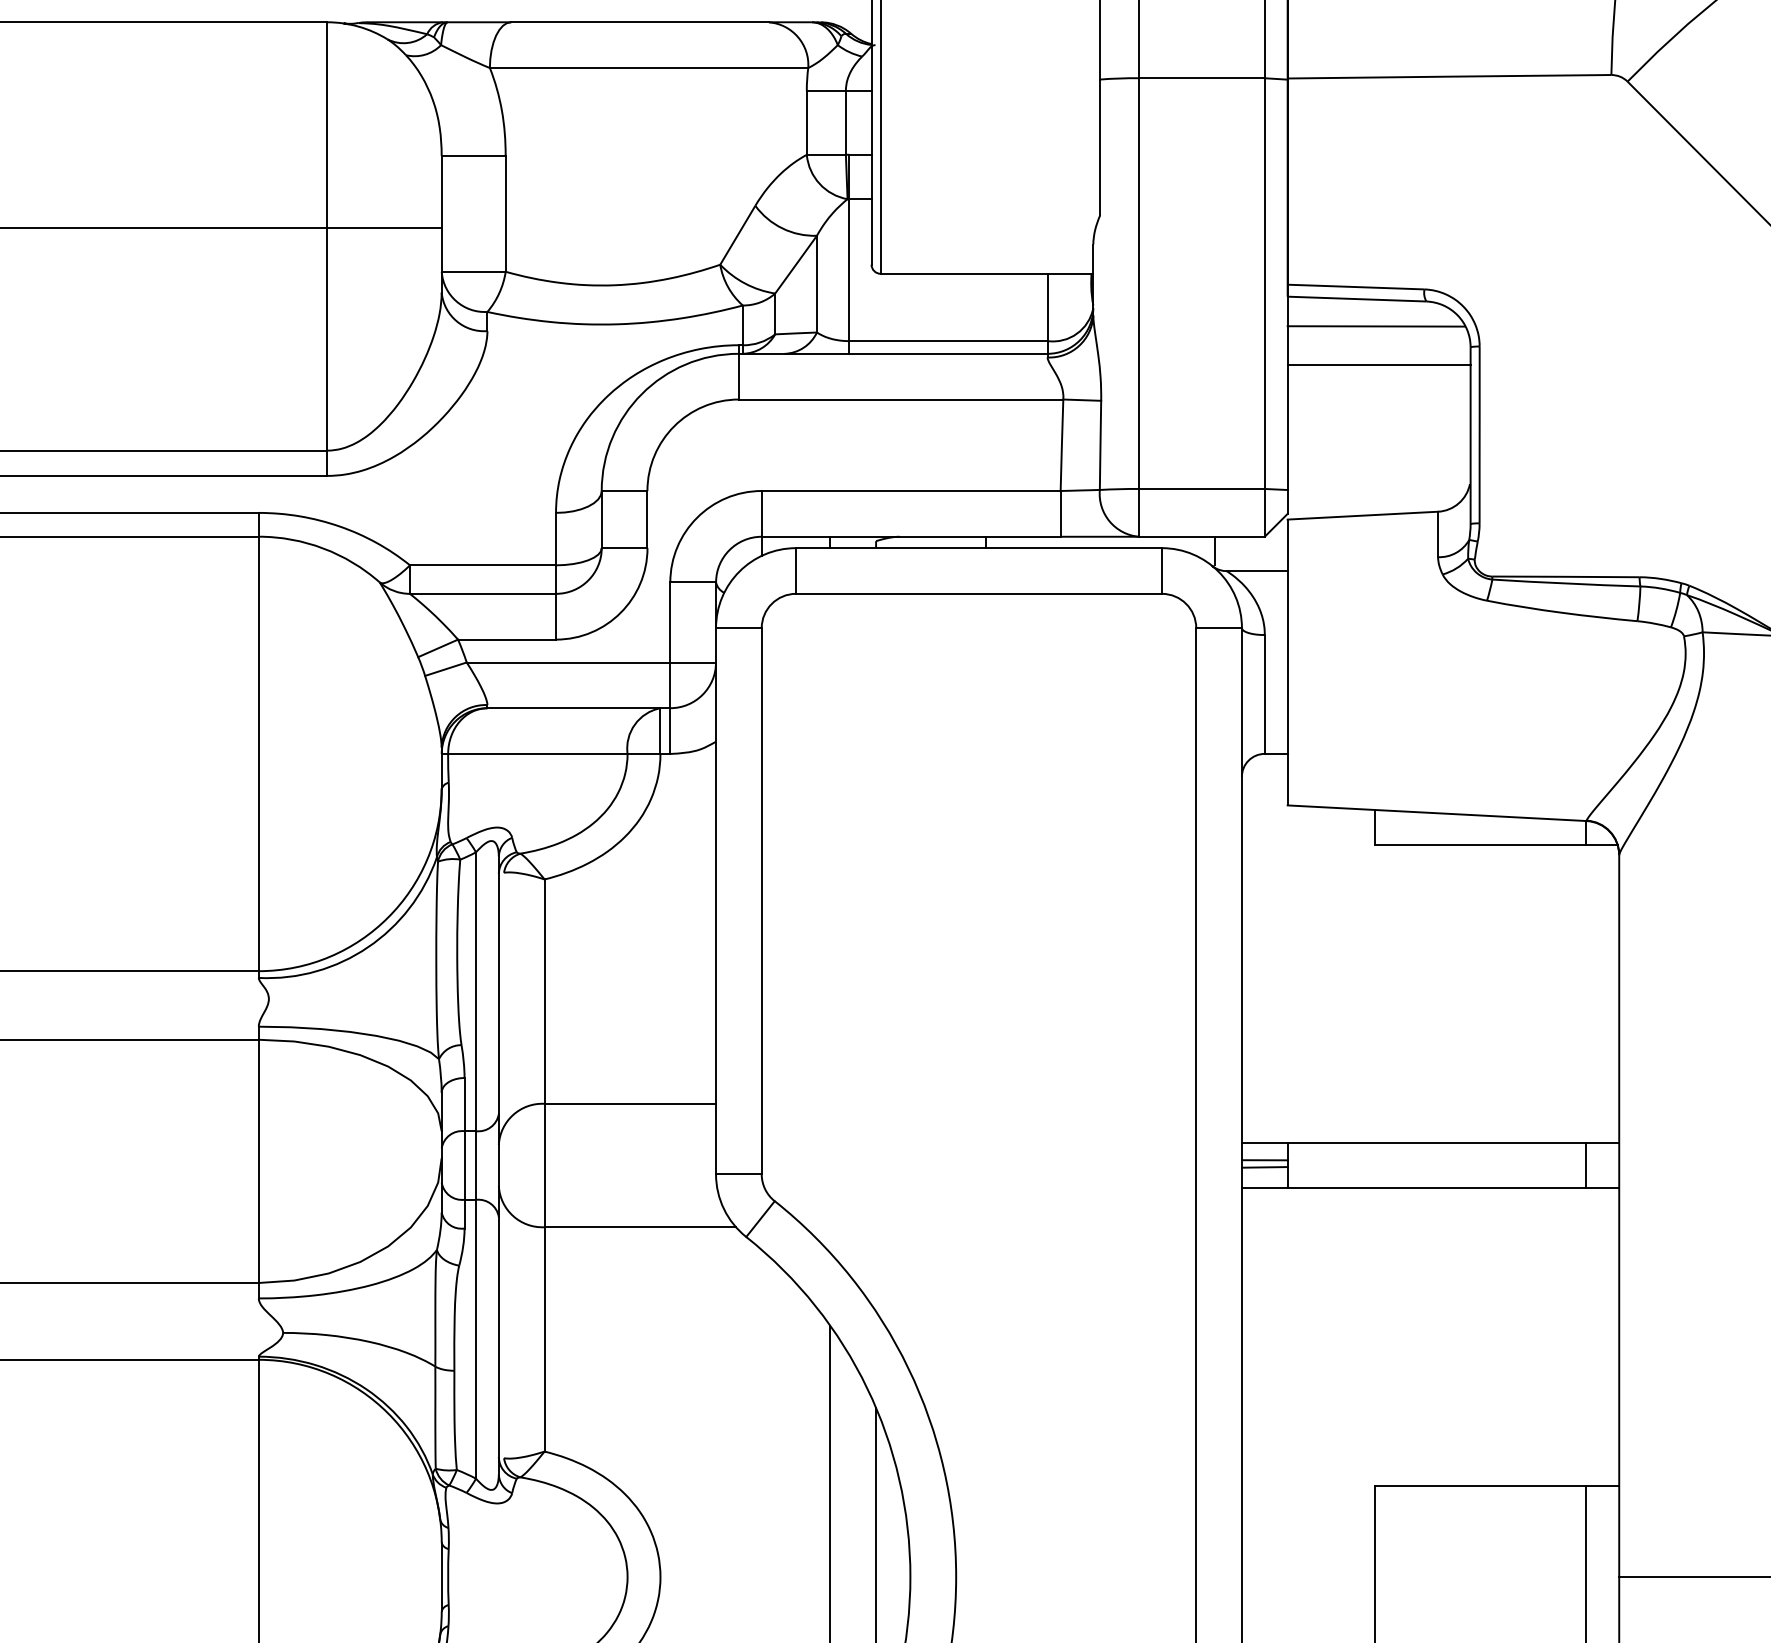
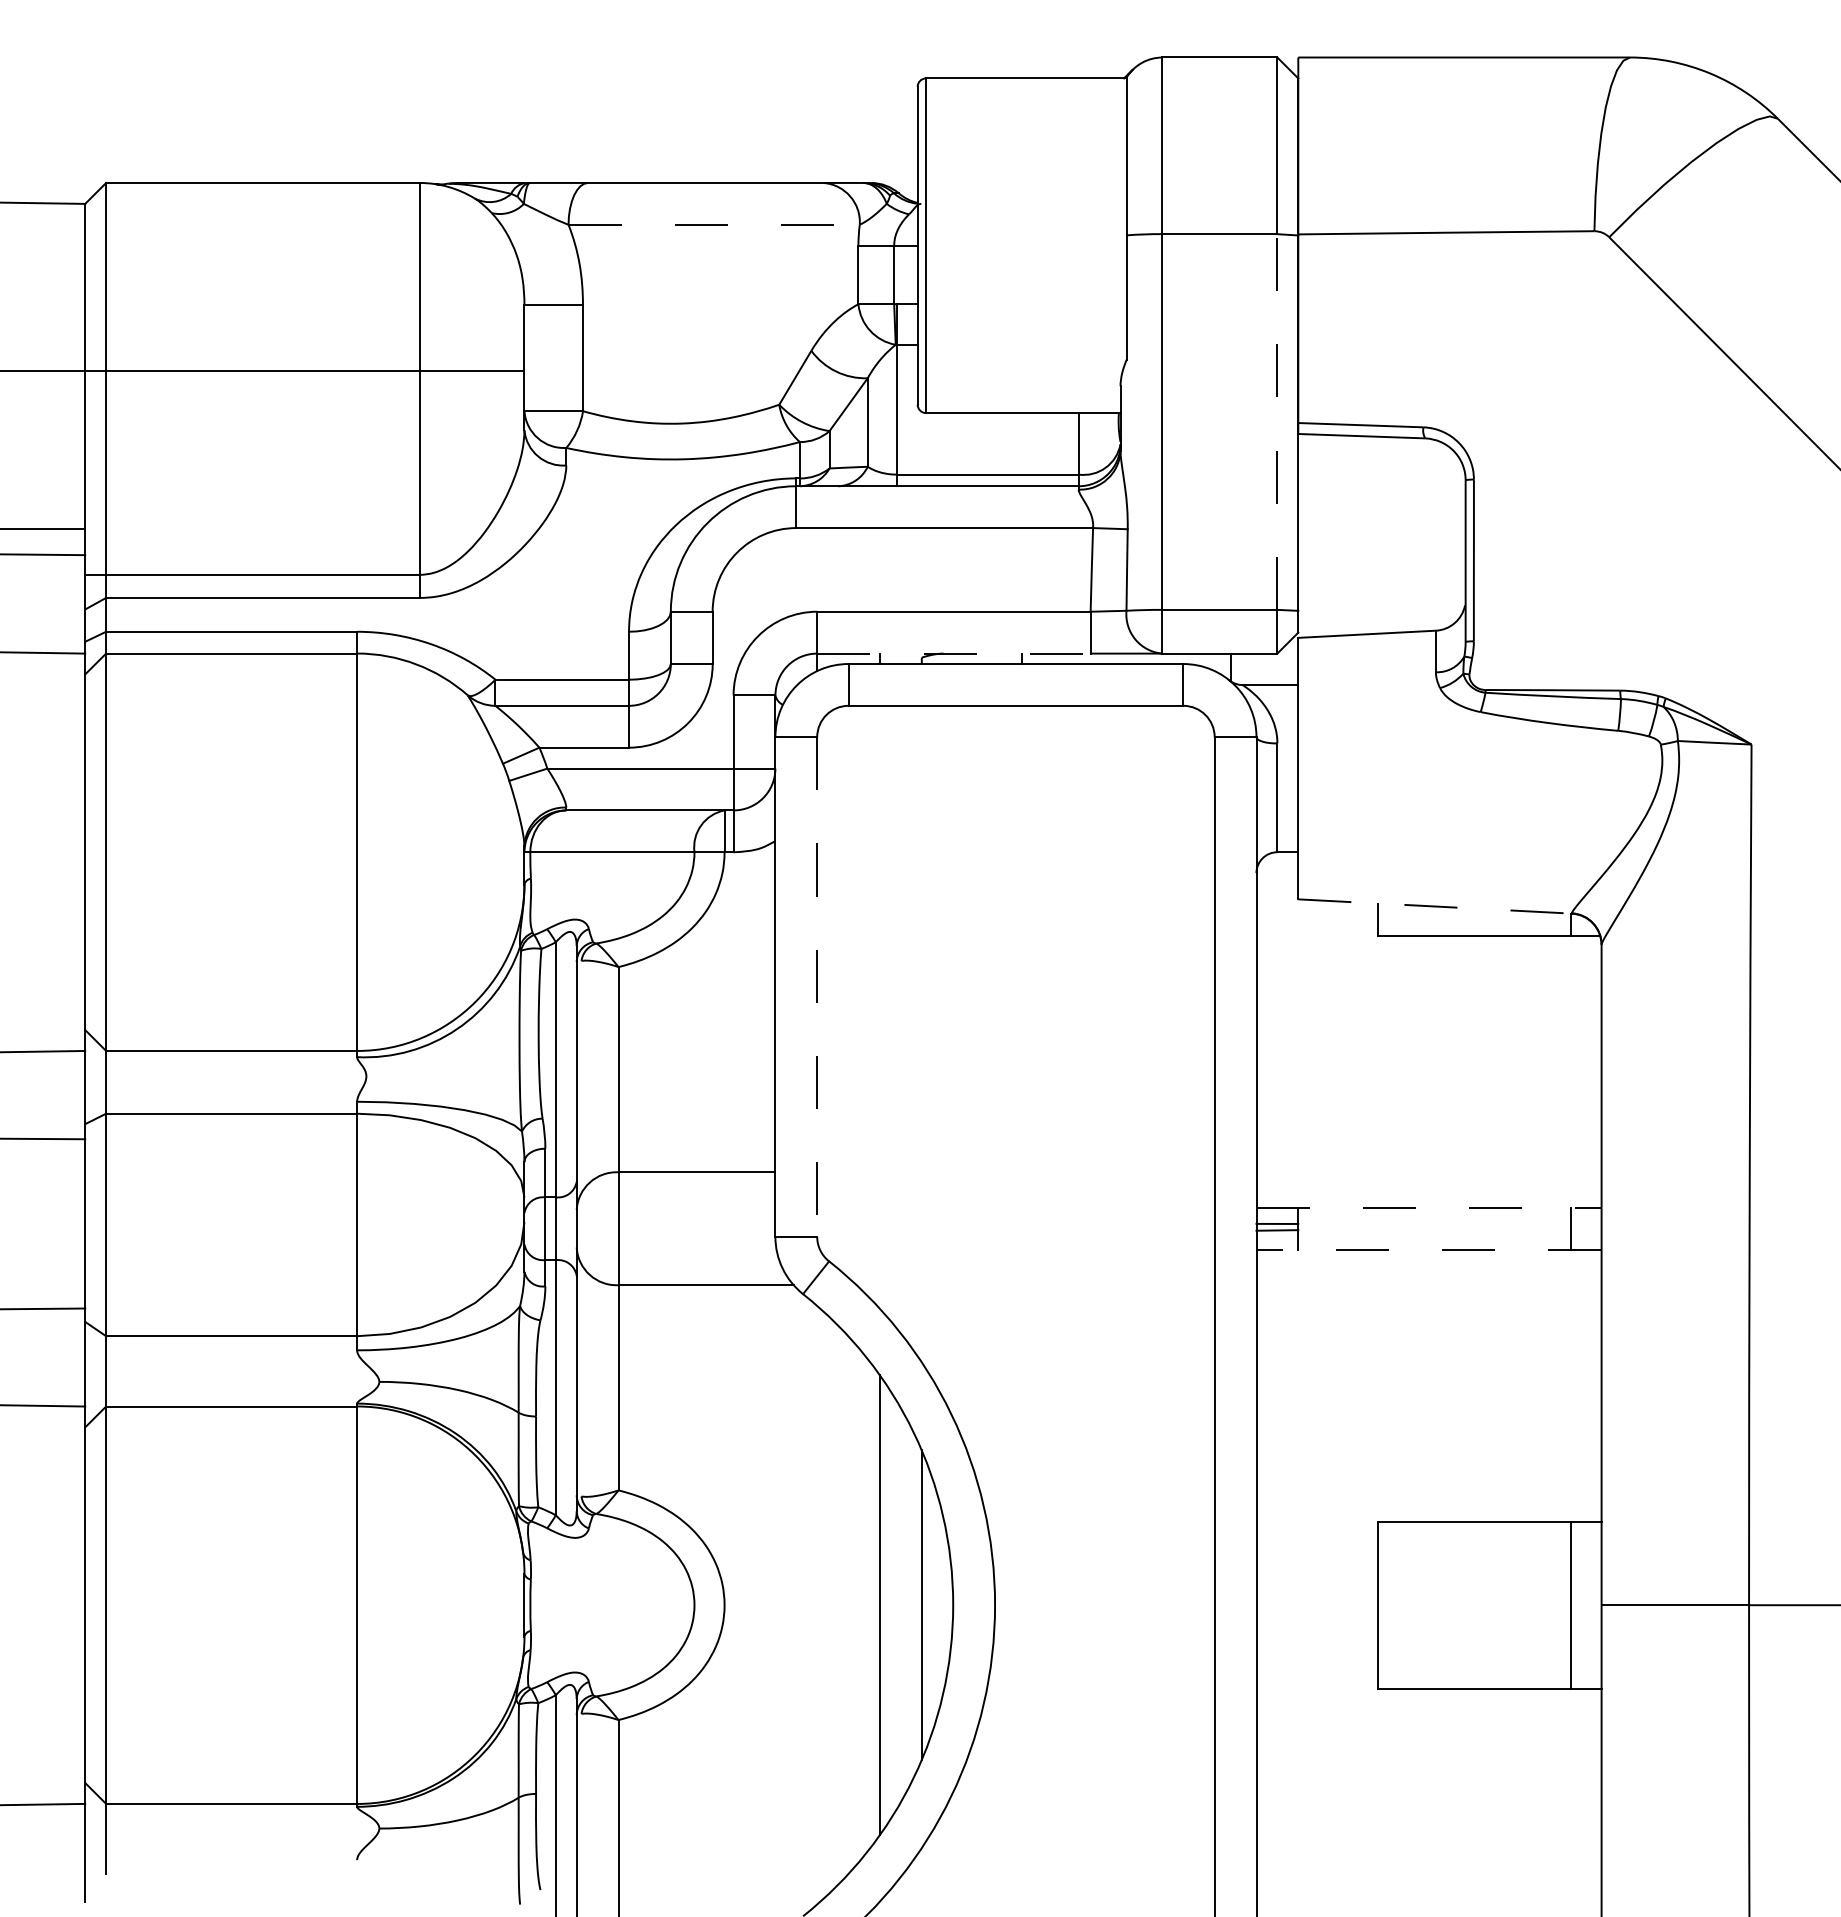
line: (649, 67) -> (714, 224), solid -> dashed
line: (1264, 284) -> (1277, 422), solid -> dashed
line: (1376, 326) -> (1379, 461), removed
line: (1378, 365) -> (1381, 496), removed
line: (910, 536) -> (953, 653), solid -> dashed
line: (1437, 813) -> (1435, 906), solid -> dashed
line: (762, 901) -> (817, 987), solid -> dashed
line: (1431, 1142) -> (1429, 1207), solid -> dashed
line: (1431, 1188) -> (1429, 1249), solid -> dashed

